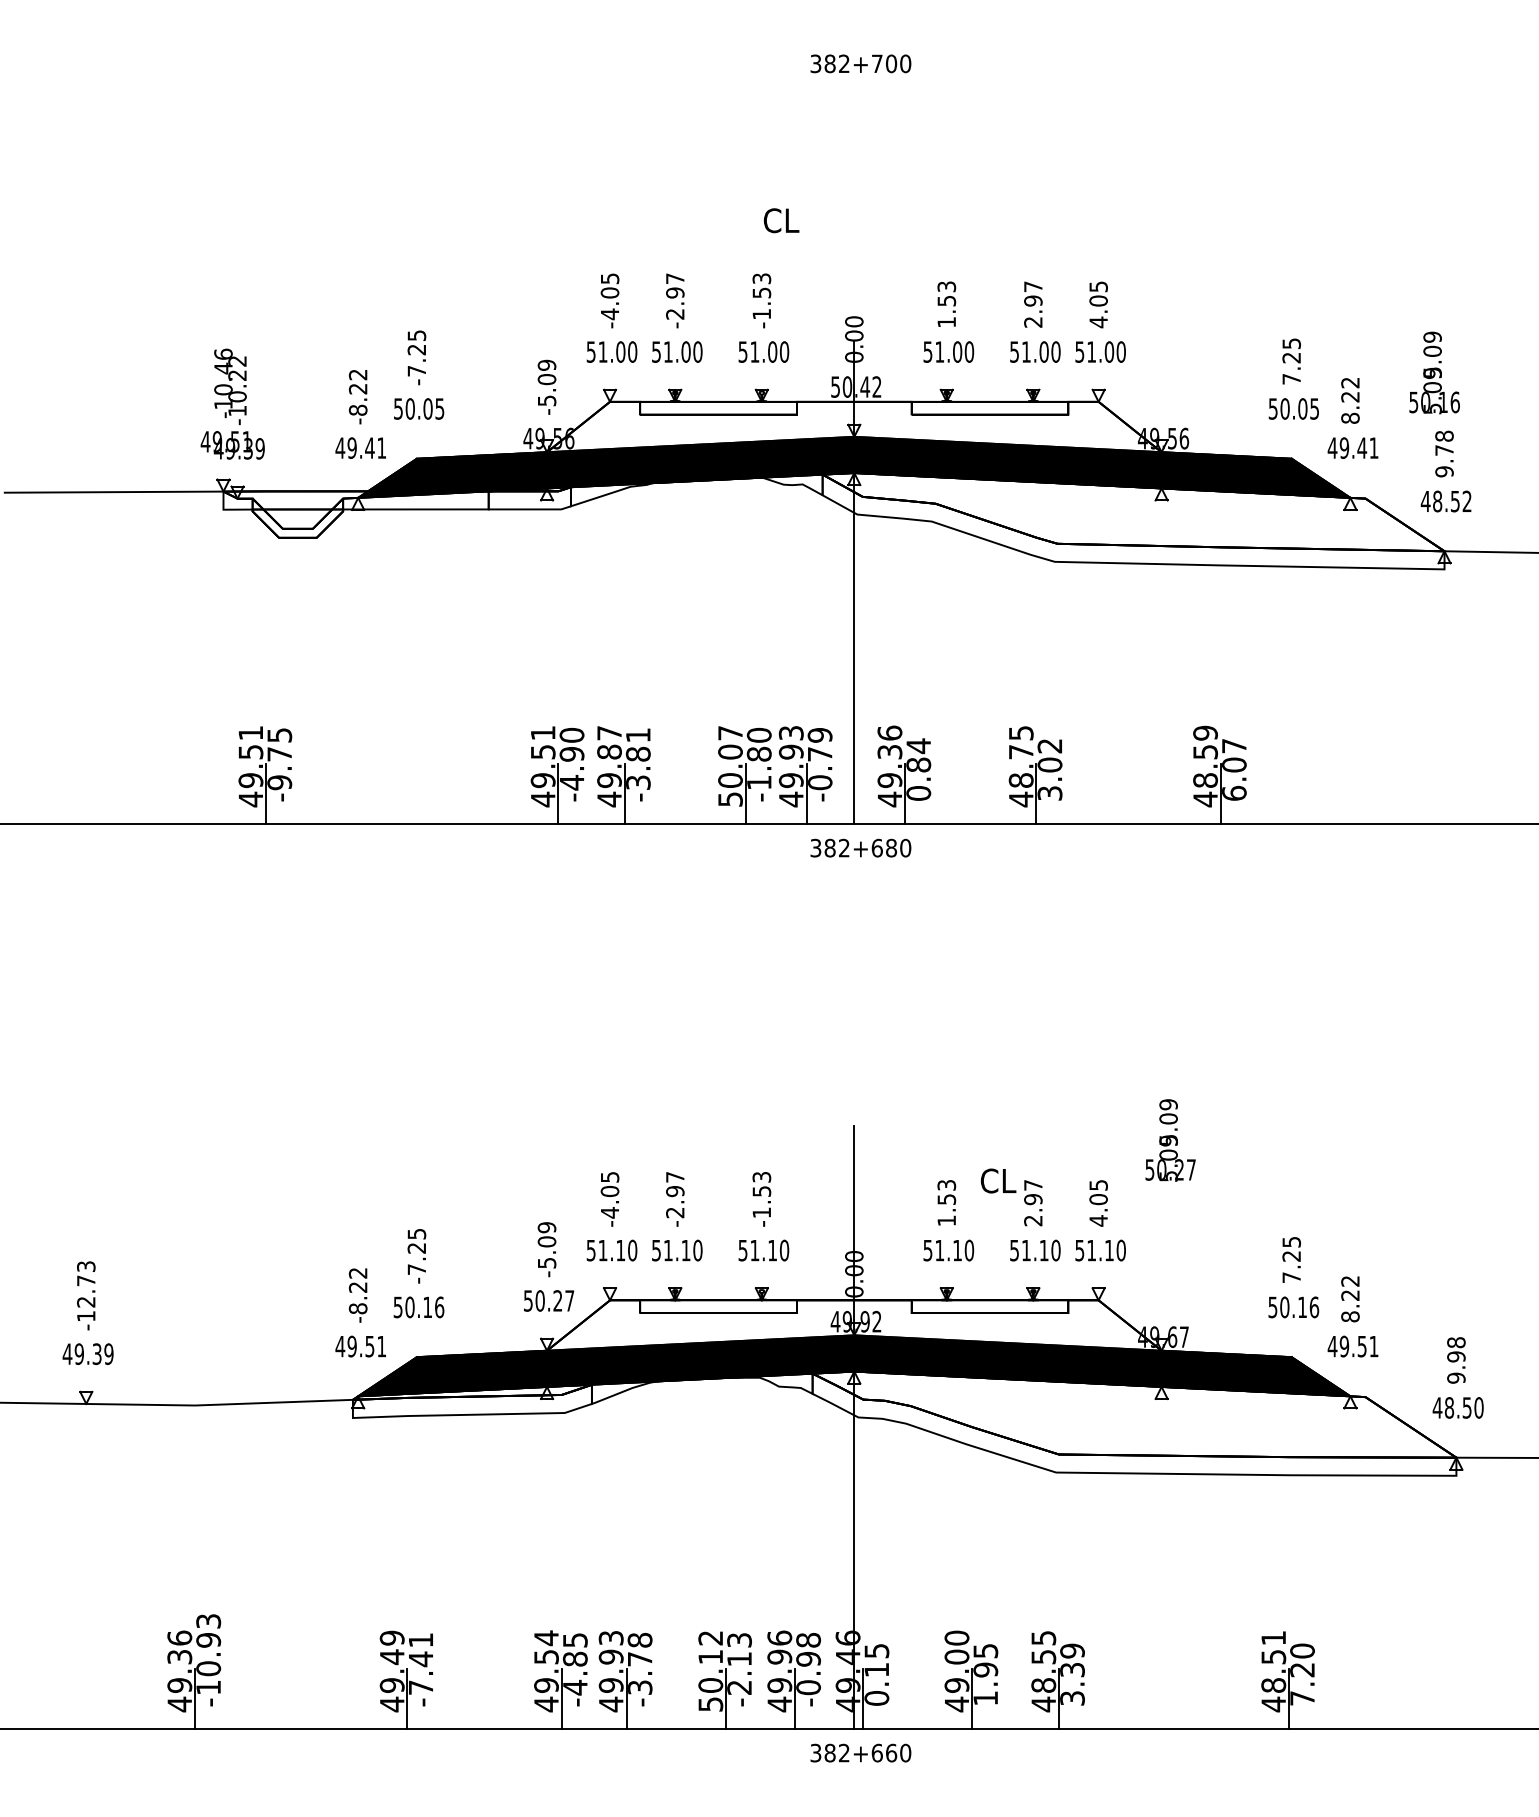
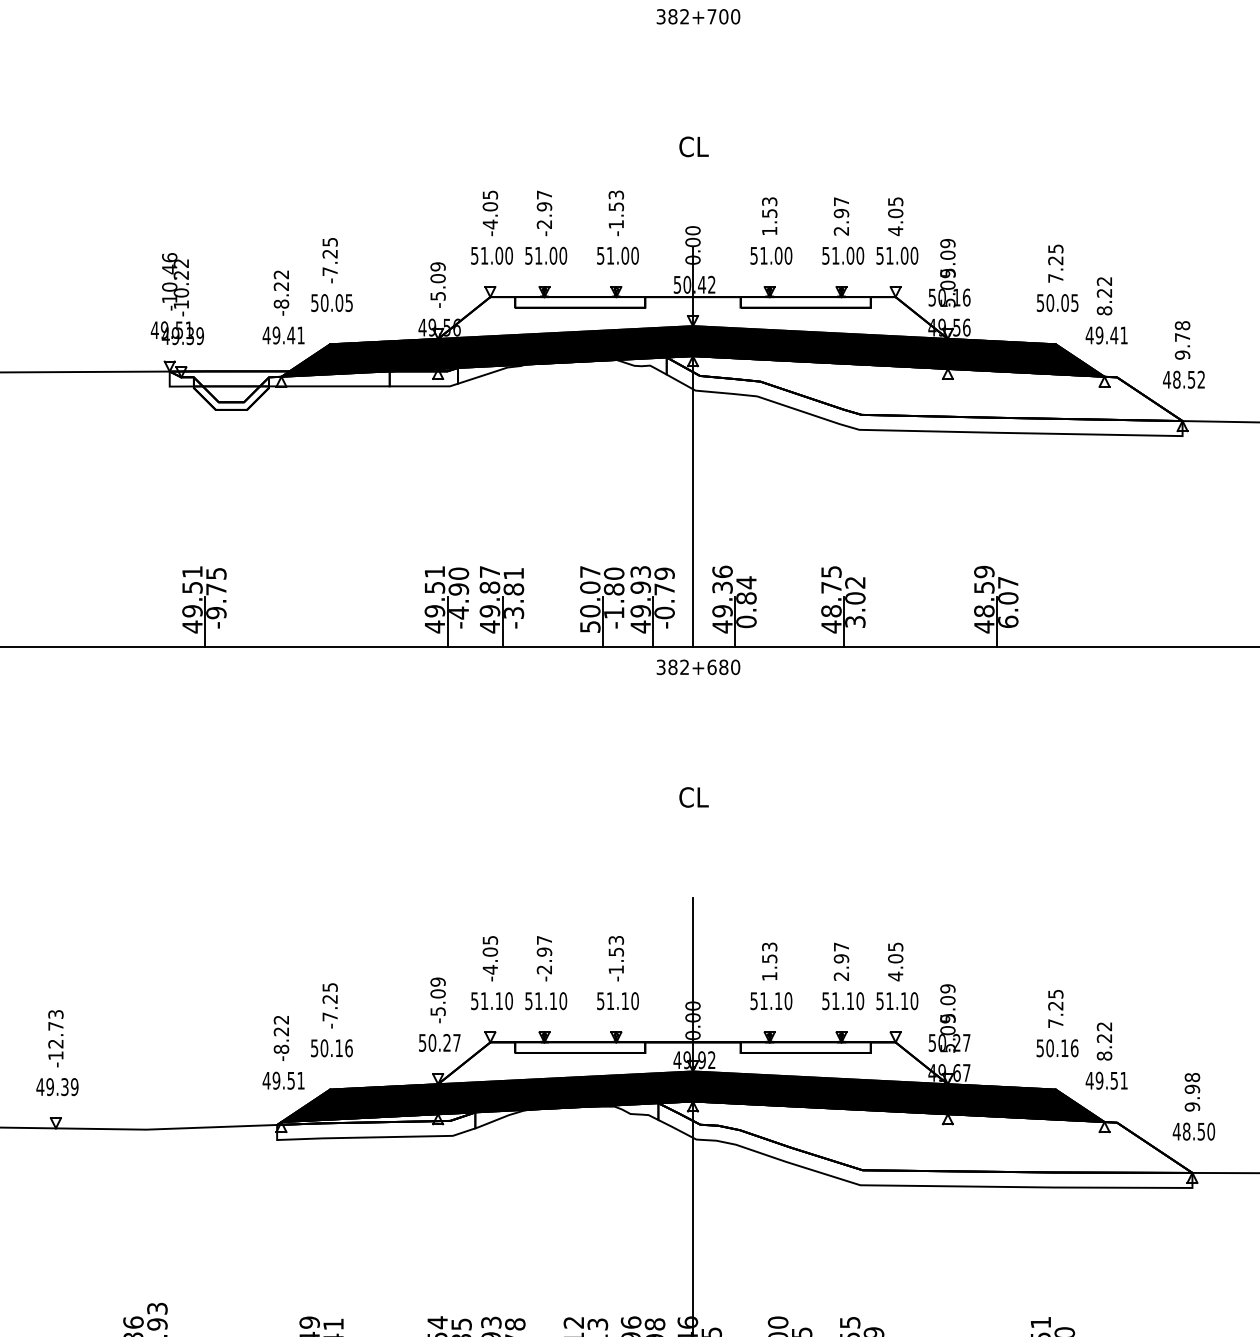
text: (781, 220) -> (693, 146), moved
text: (1434, 372) -> (949, 272), moved
text: (1170, 1140) -> (949, 1018), moved
text: (998, 1180) -> (693, 797), moved

